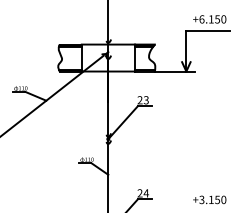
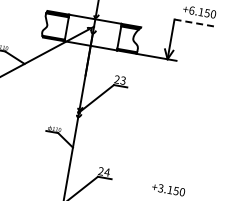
line: (208, 31) -> (196, 23), solid -> dashed

